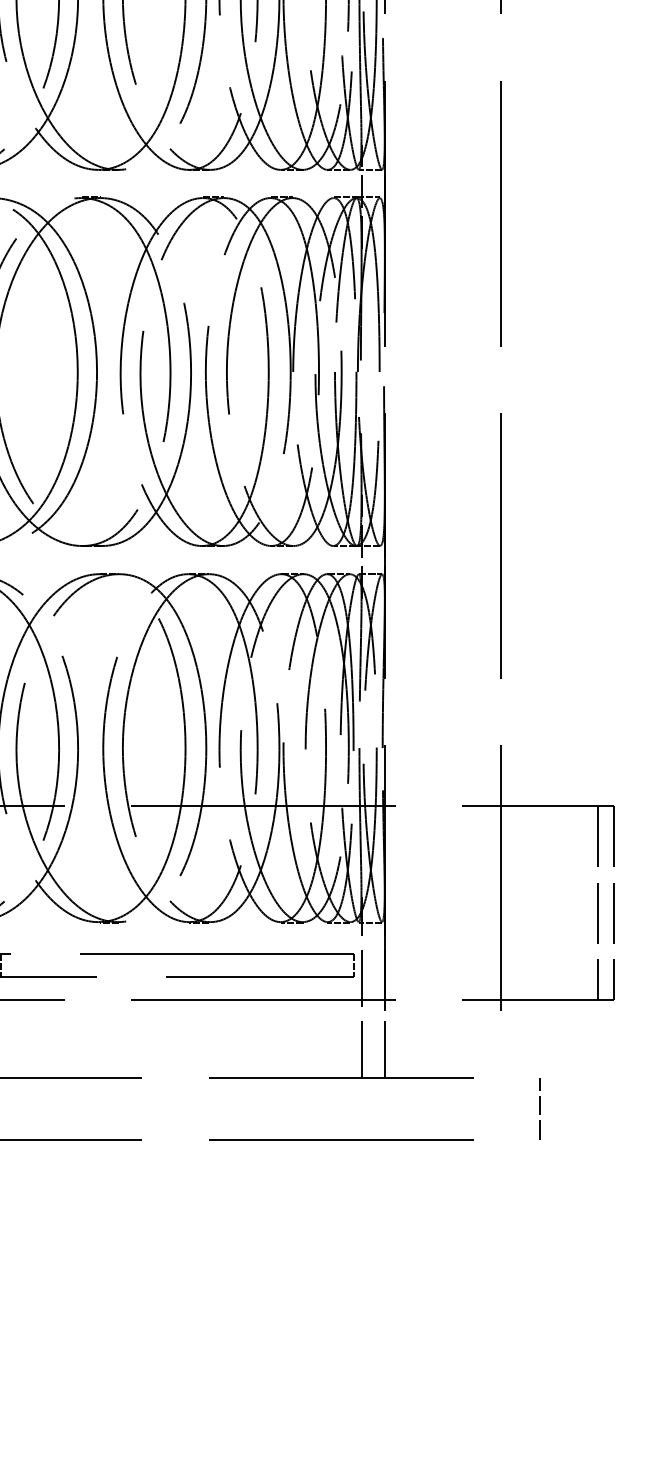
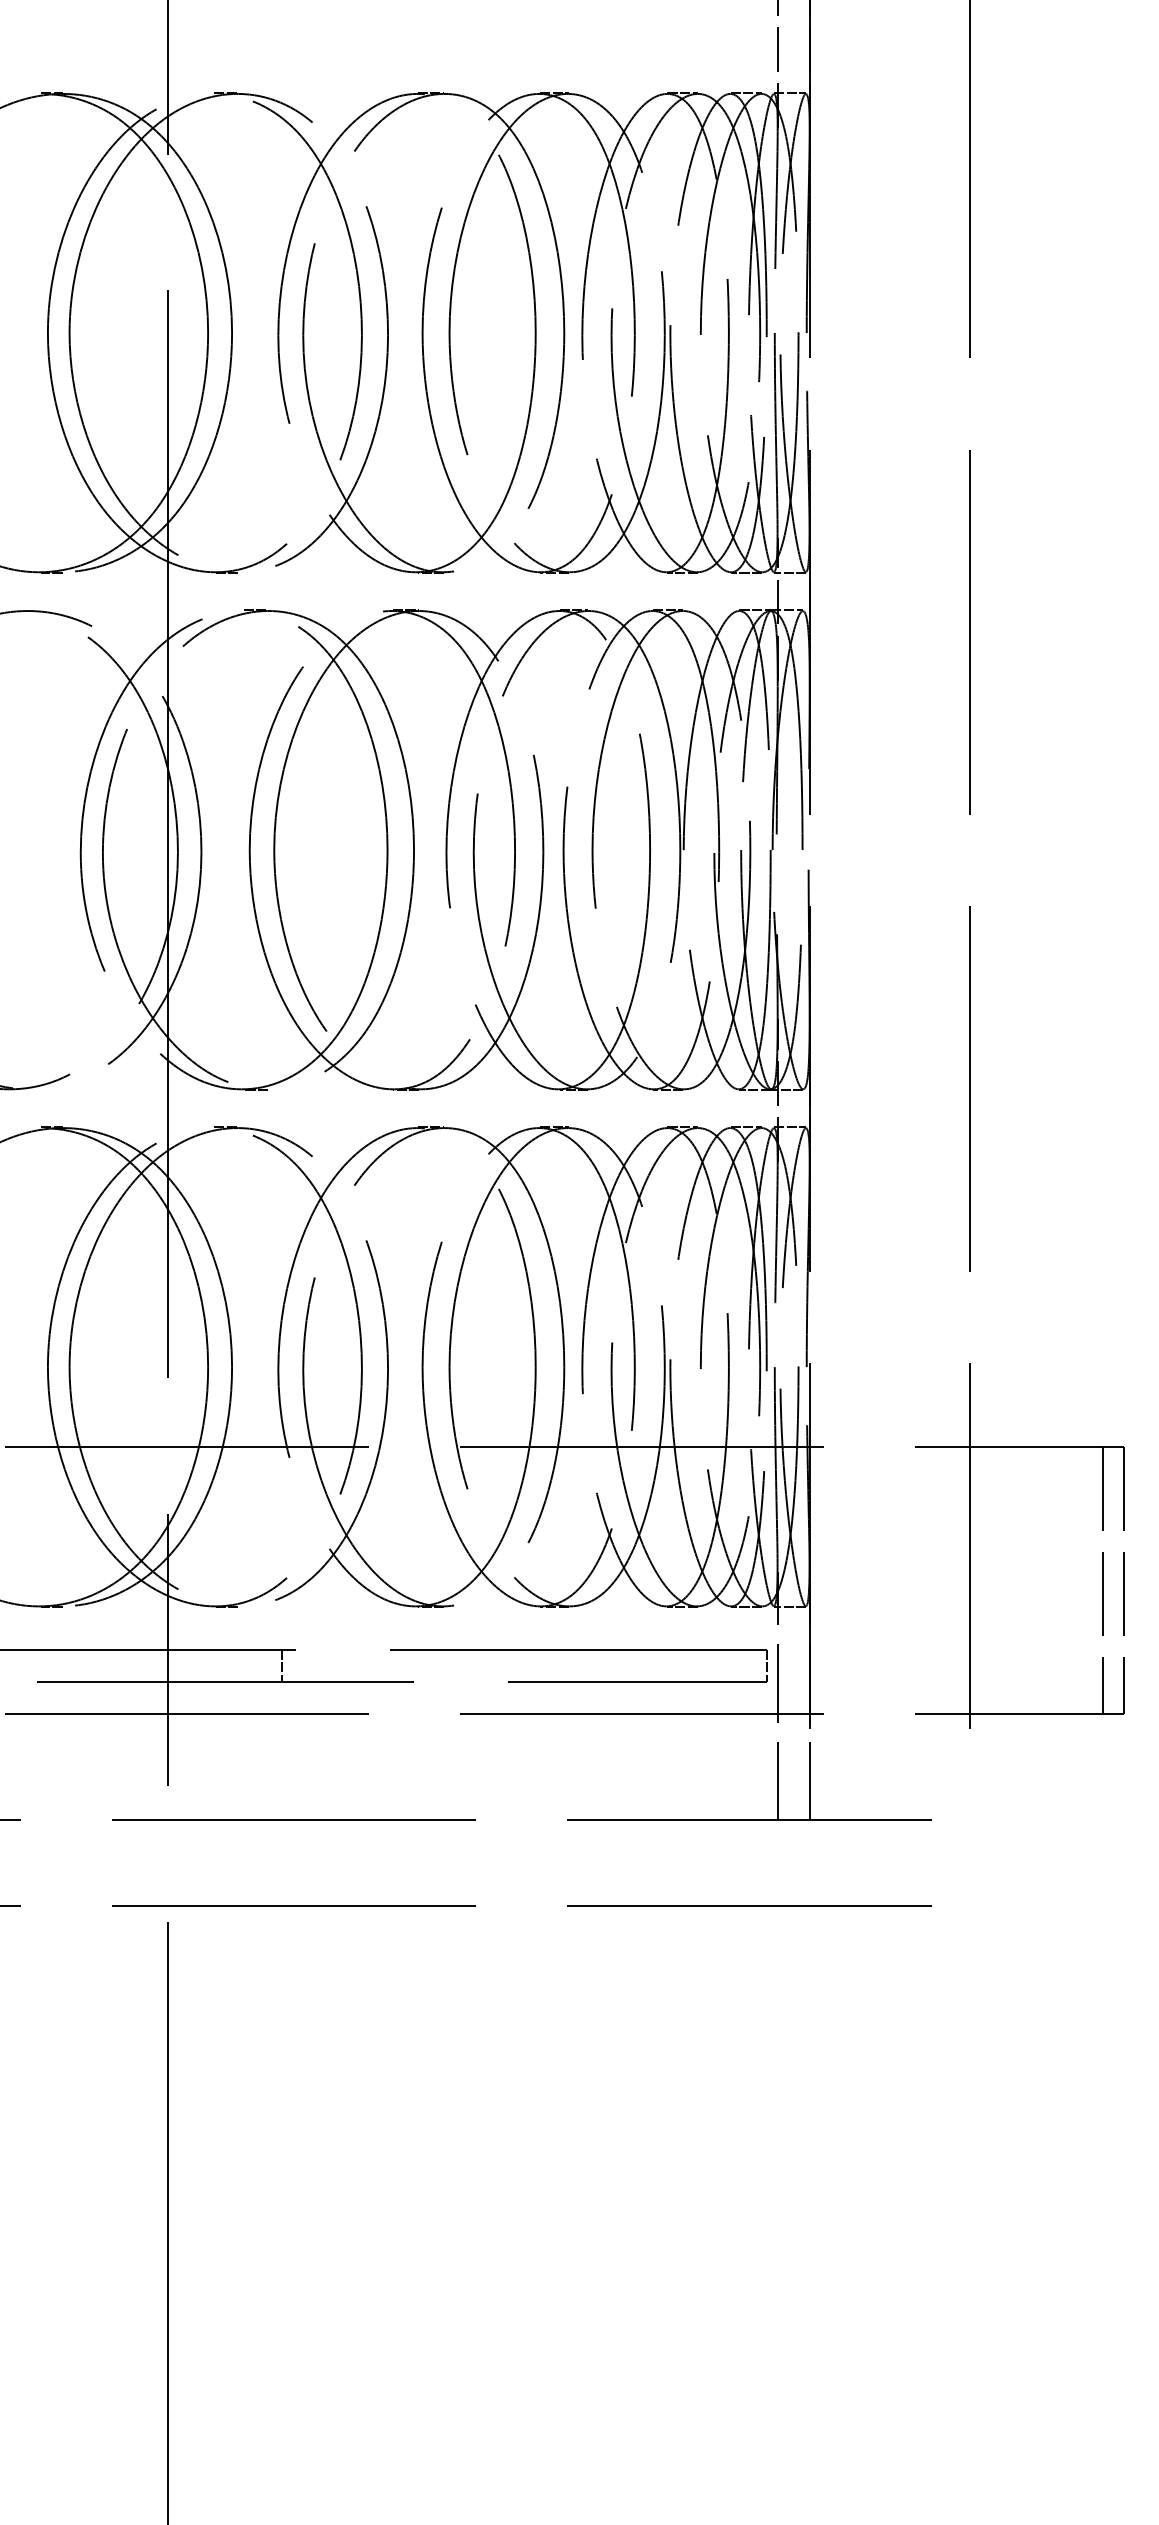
line: (539, 1108) -> (1022, 1862), removed

